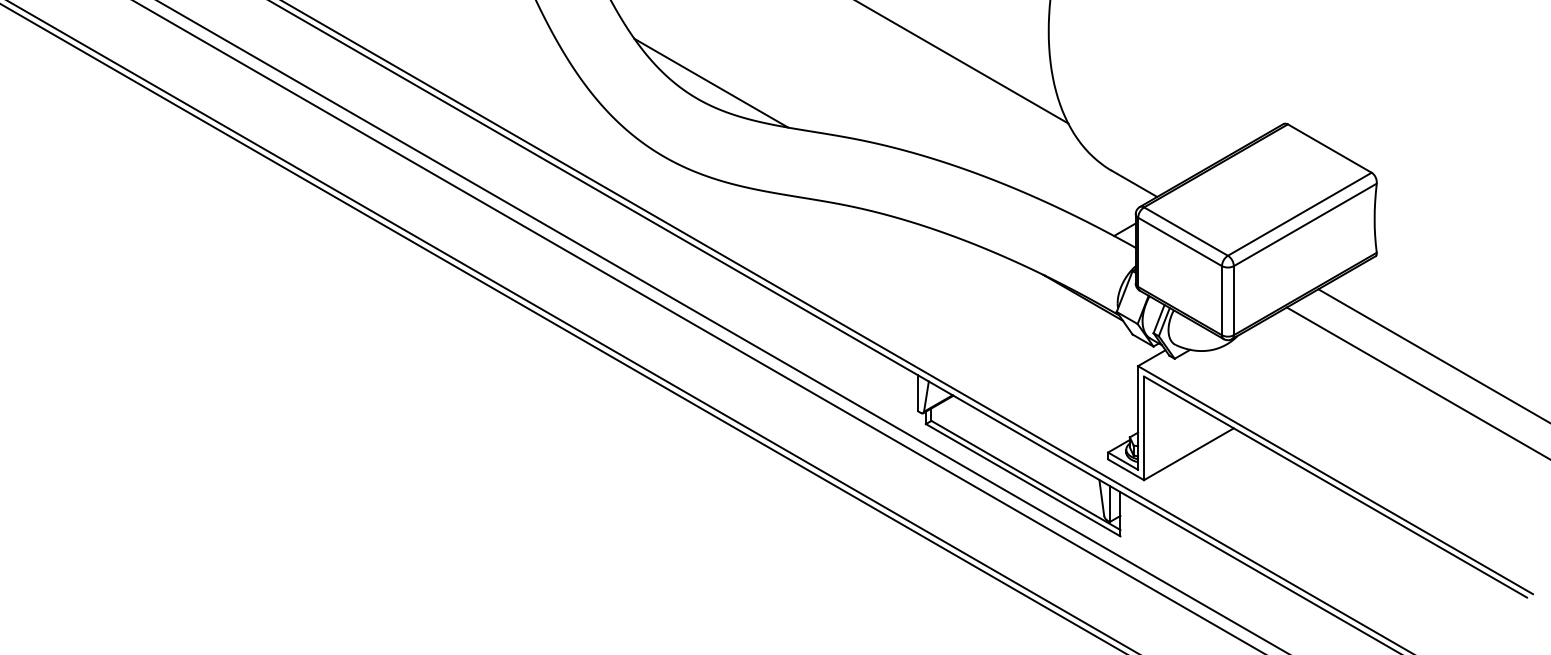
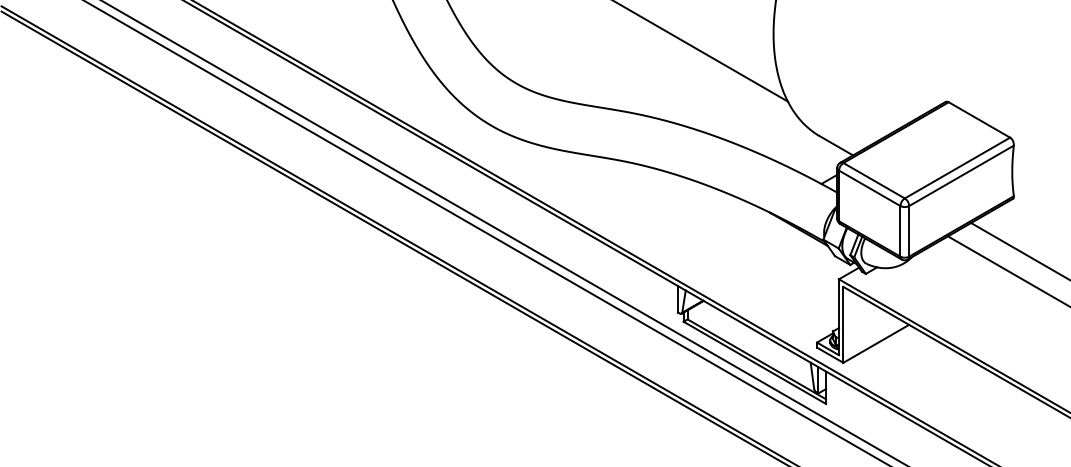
line: (711, 82) -> (526, 71), removed

